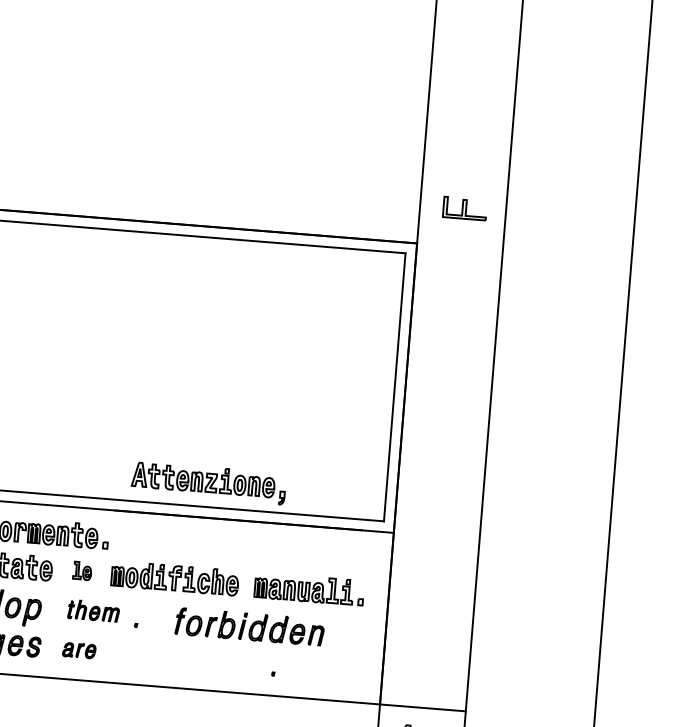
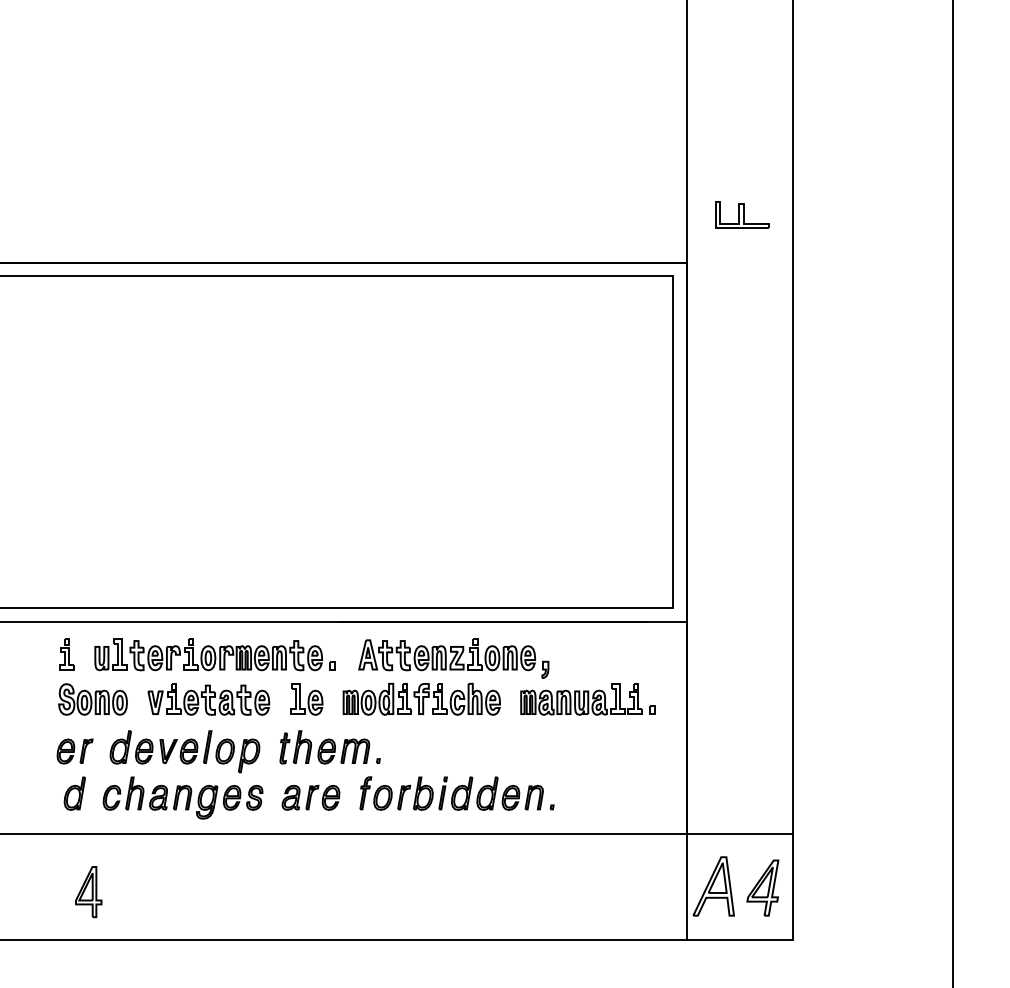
part: (208, 483) -> (453, 658), moved
part: (82, 571) -> (306, 699), size x1.43
part: (93, 611) -> (324, 747), size x1.43
part: (249, 626) -> (451, 793), moved
part: (78, 650) -> (310, 797), size x1.43

